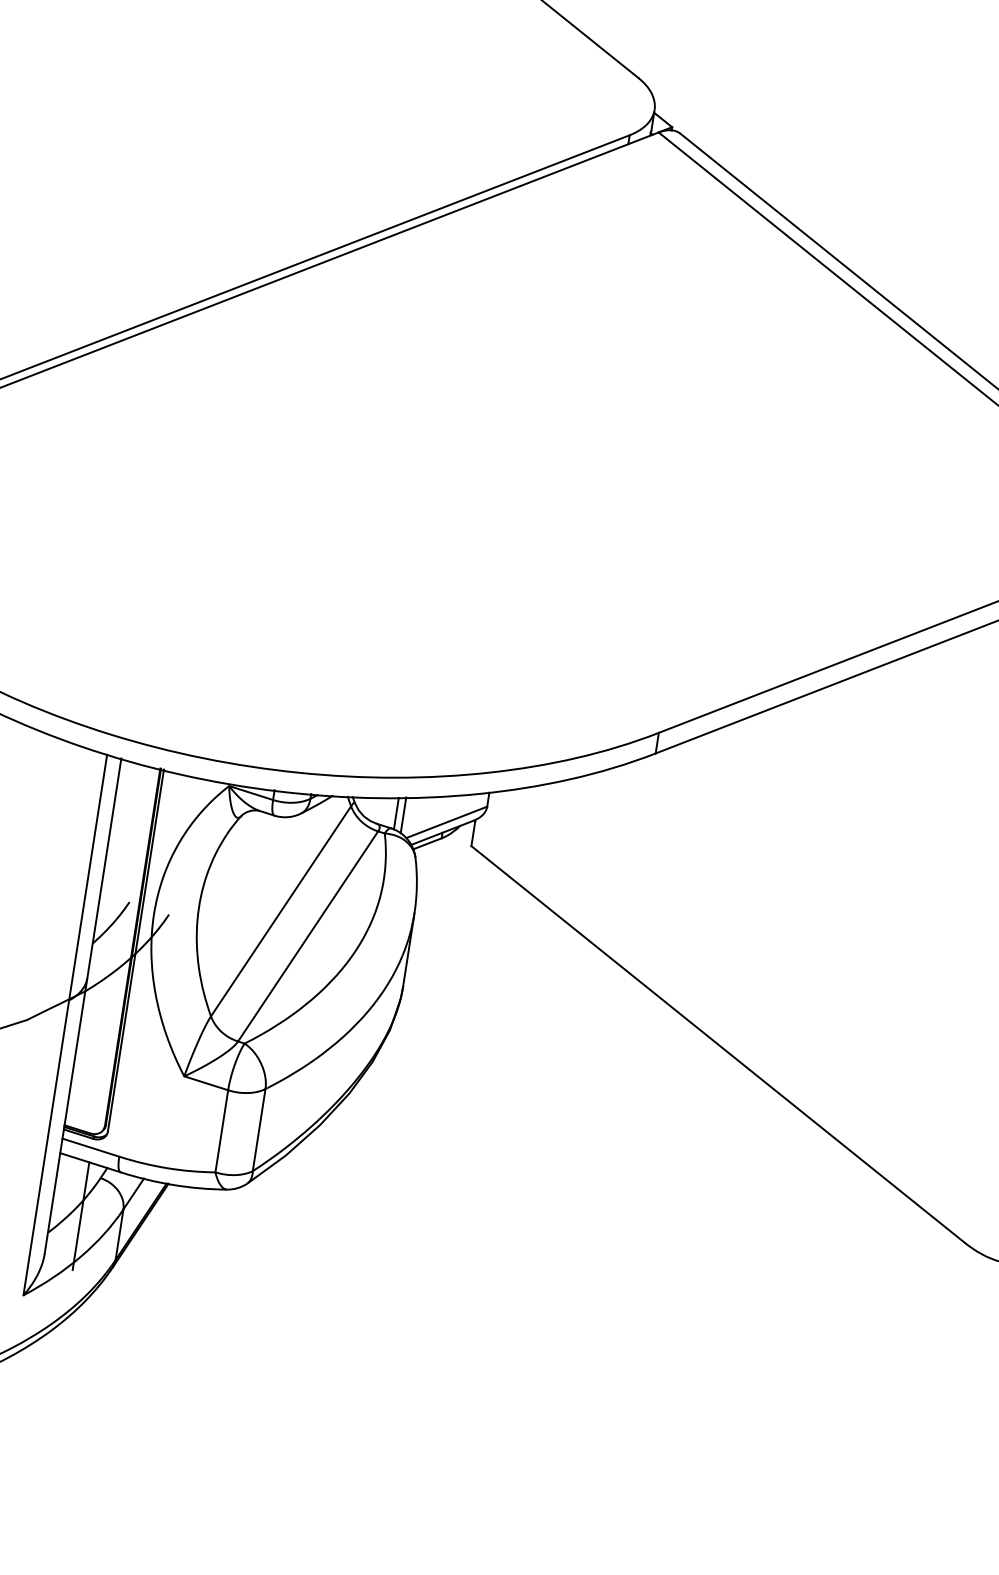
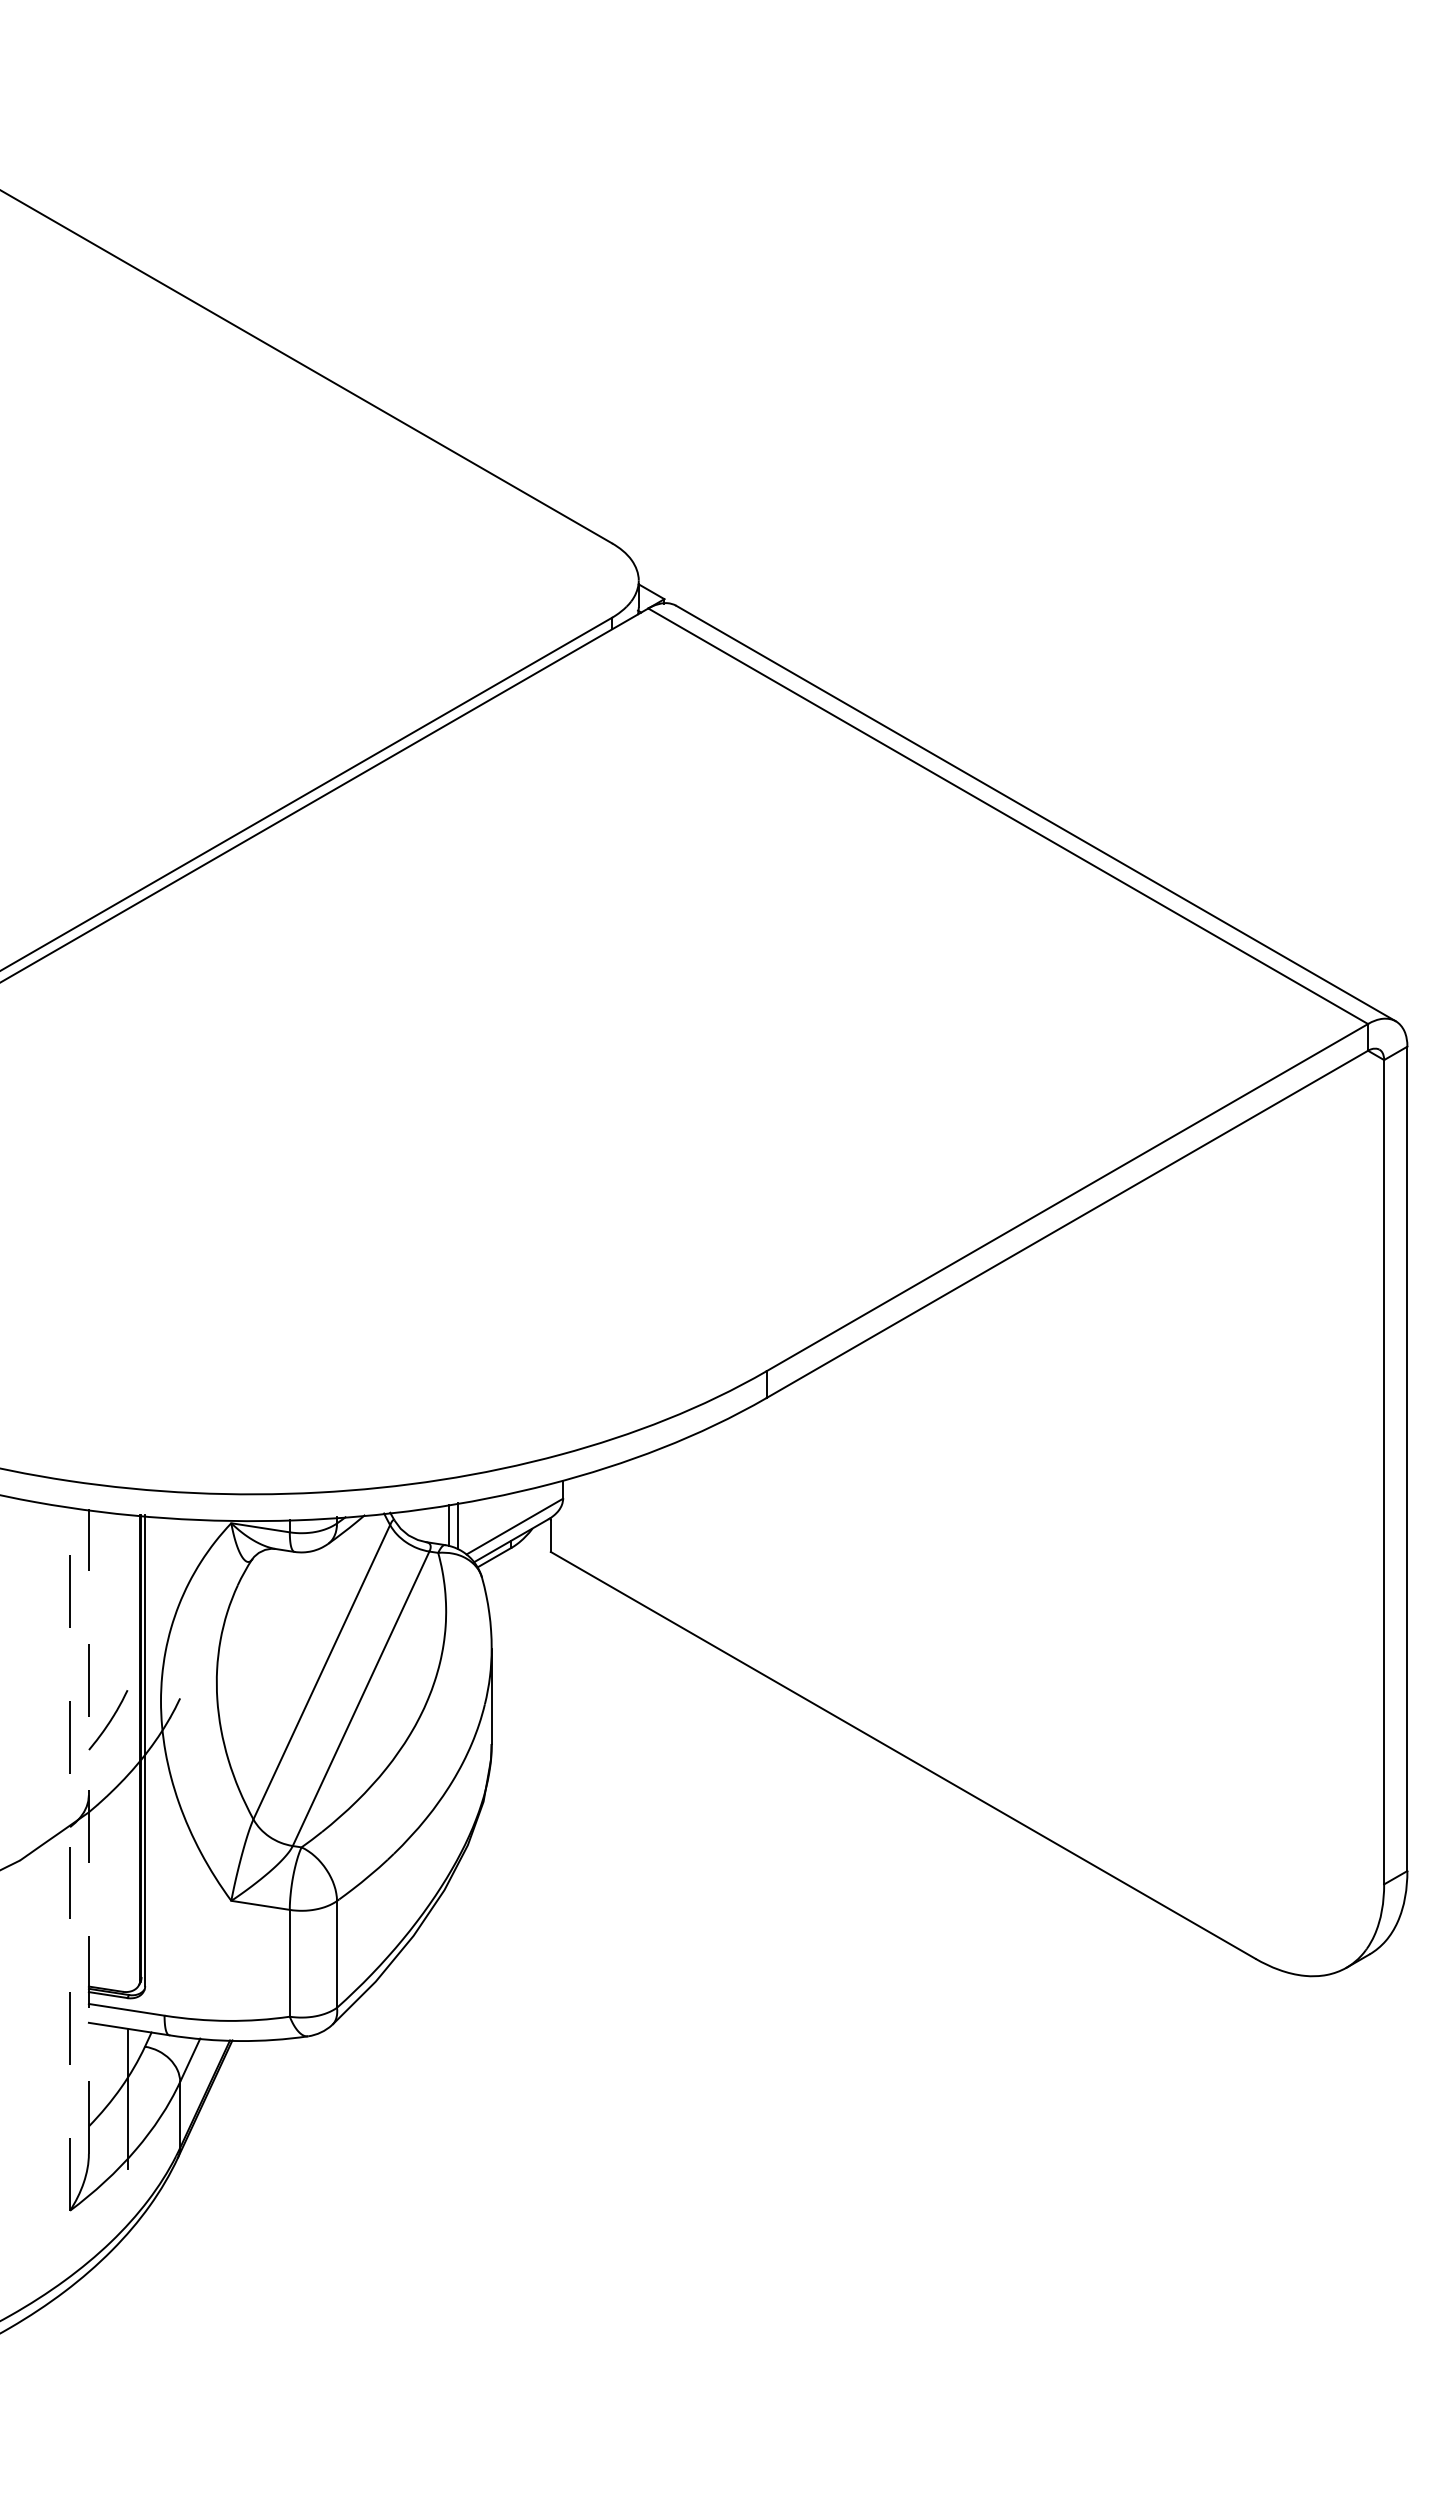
line: (82, 1006) -> (88, 1831), solid -> dashed
line: (65, 1025) -> (70, 1859), solid -> dashed

